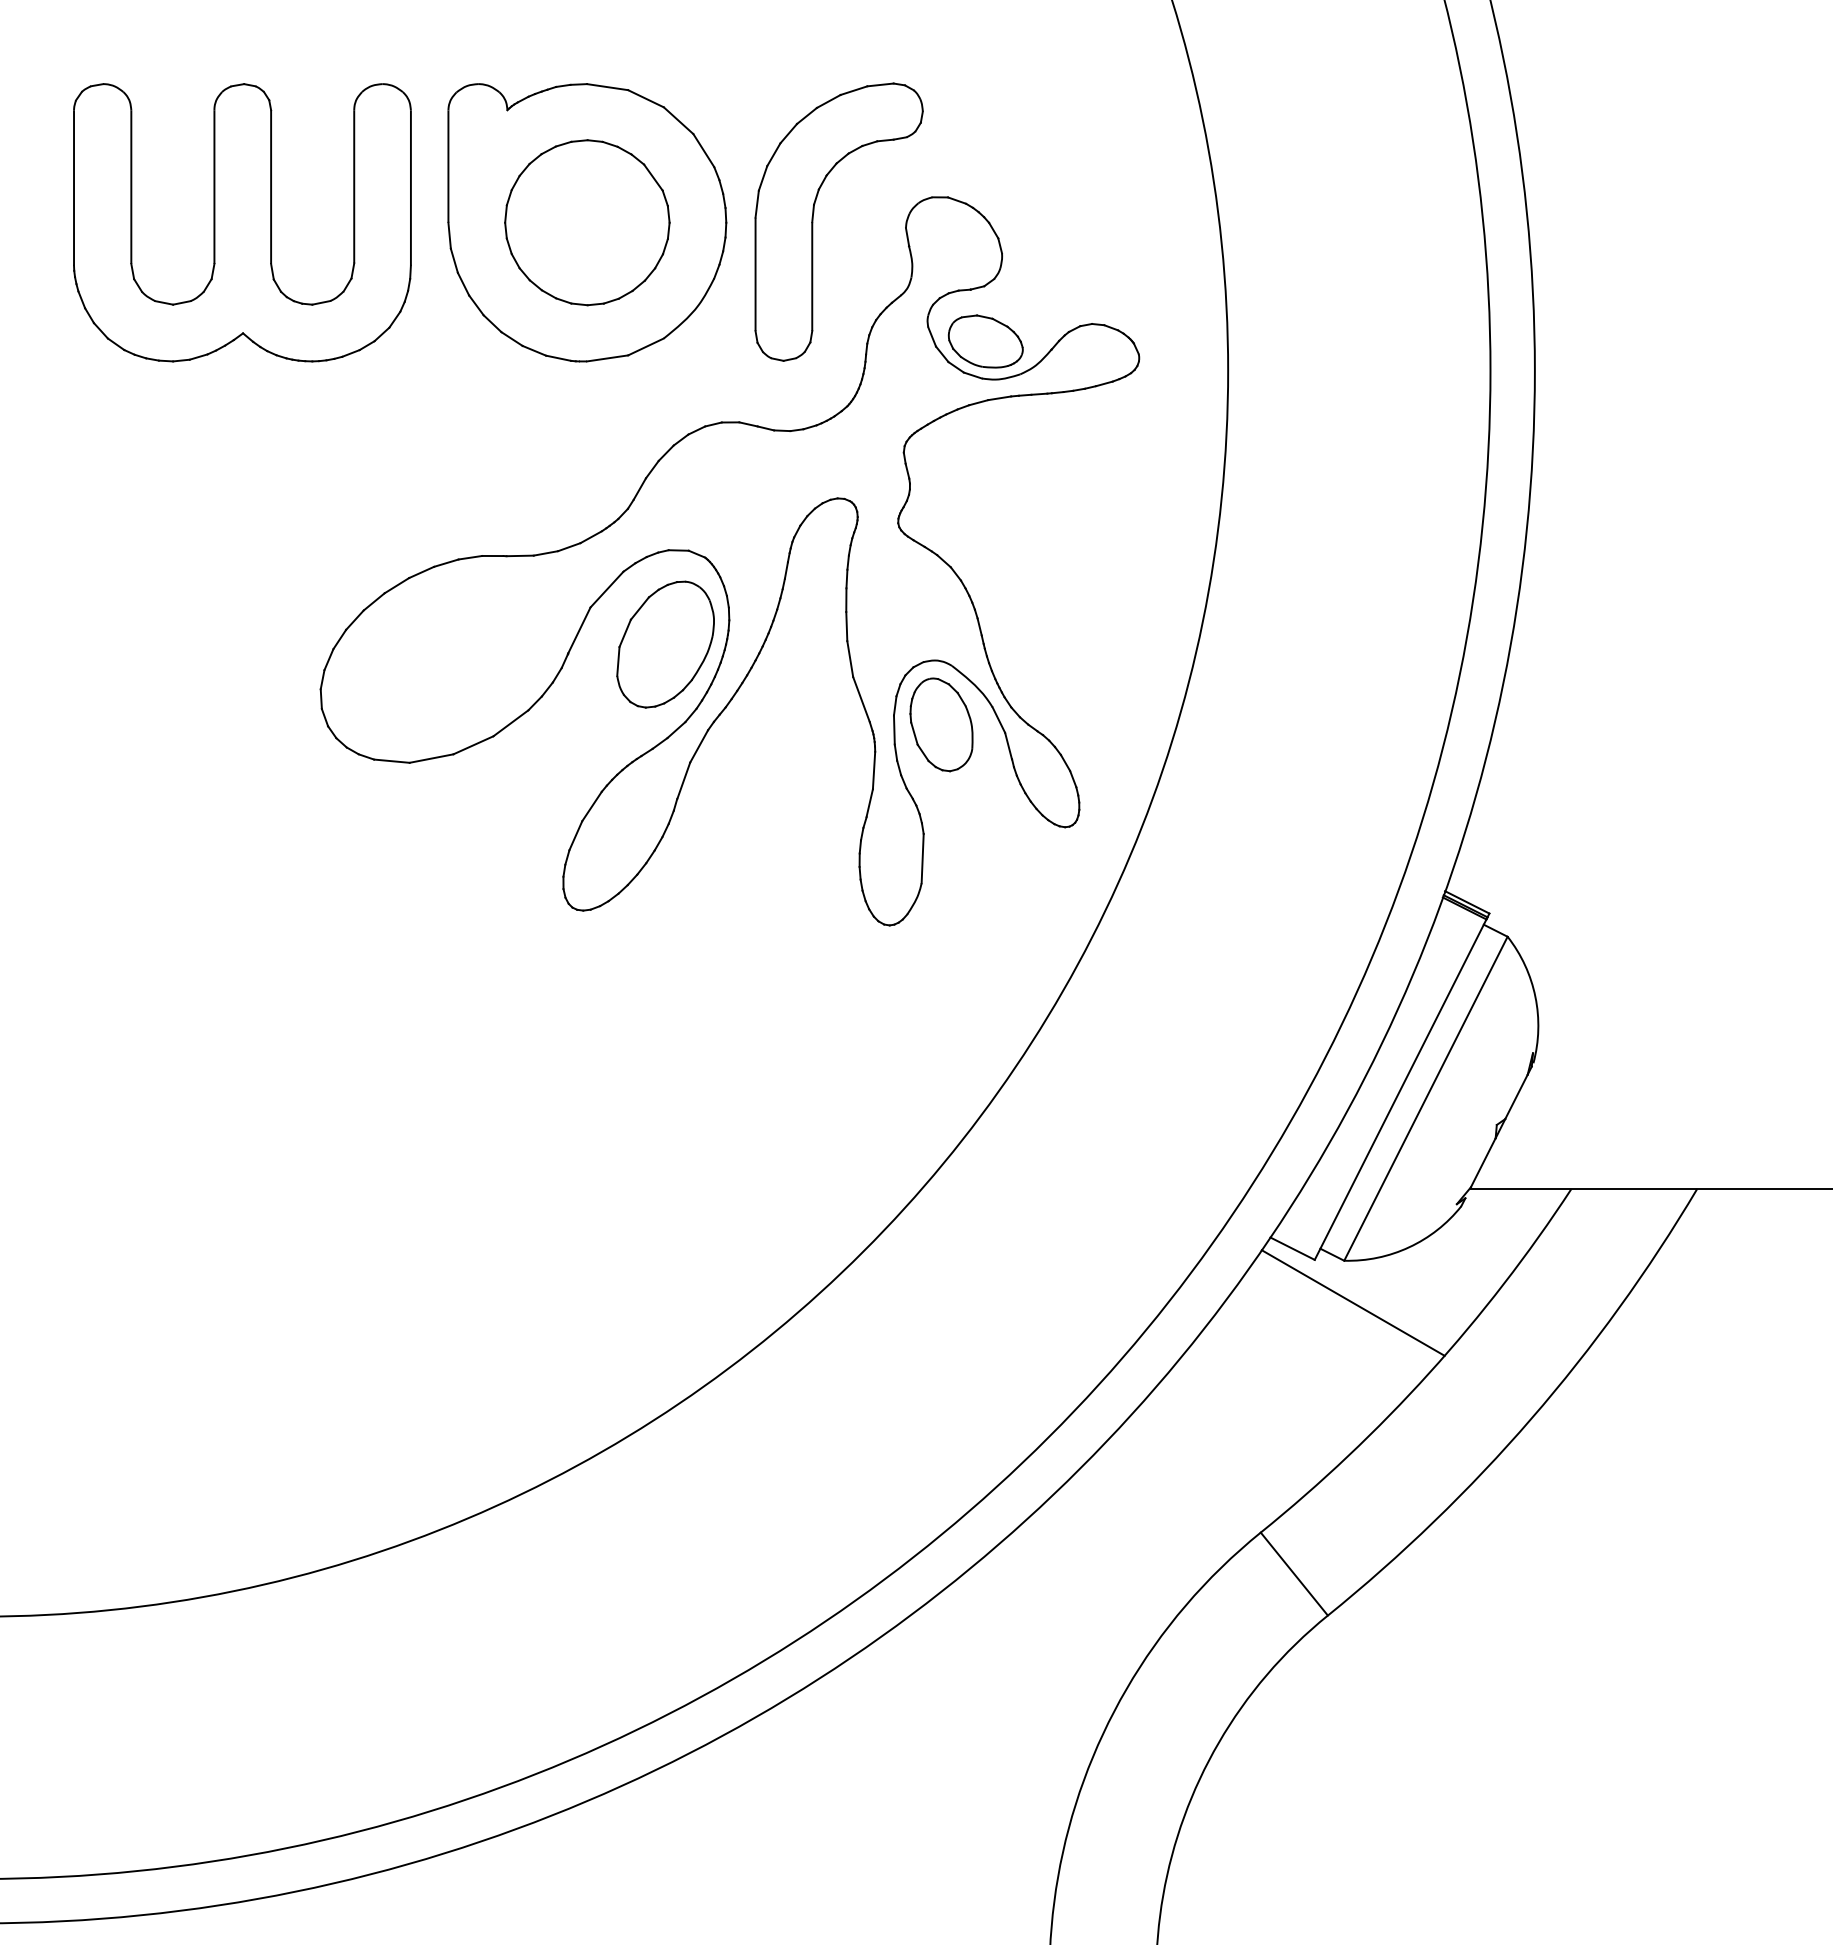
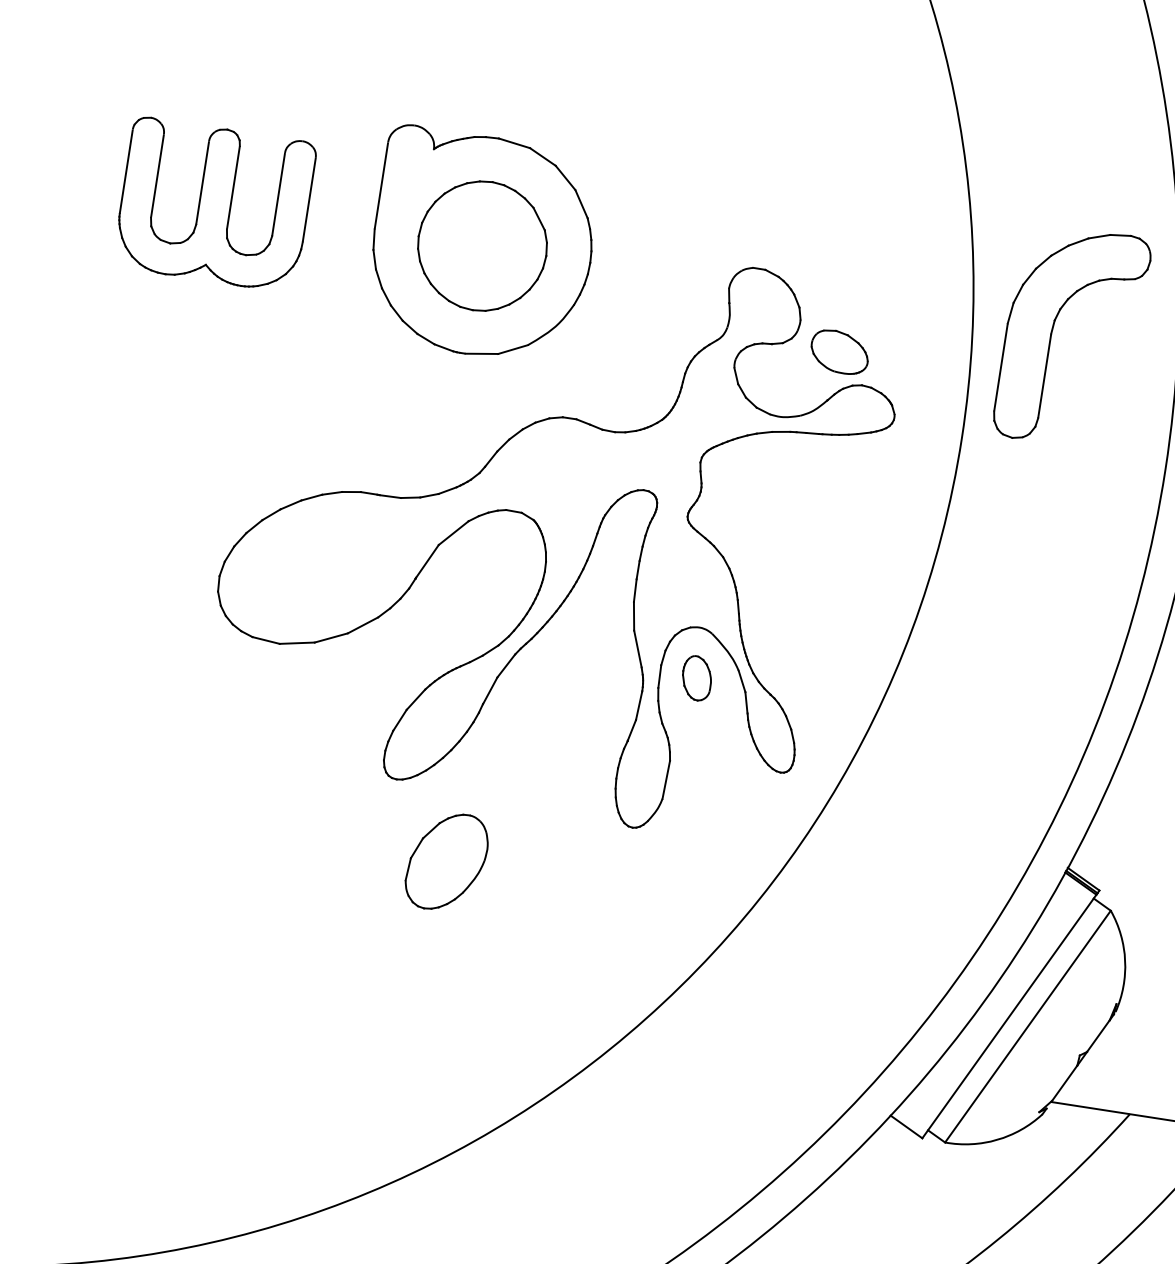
part: (813, 221) -> (1052, 333), moved
part: (242, 222) -> (214, 204), size x0.7
part: (985, 341) -> (839, 352), moved
part: (665, 644) -> (446, 861), moved
part: (941, 724) -> (697, 678), size x0.6
line: (1352, 1302) -> (946, 1175), removed

